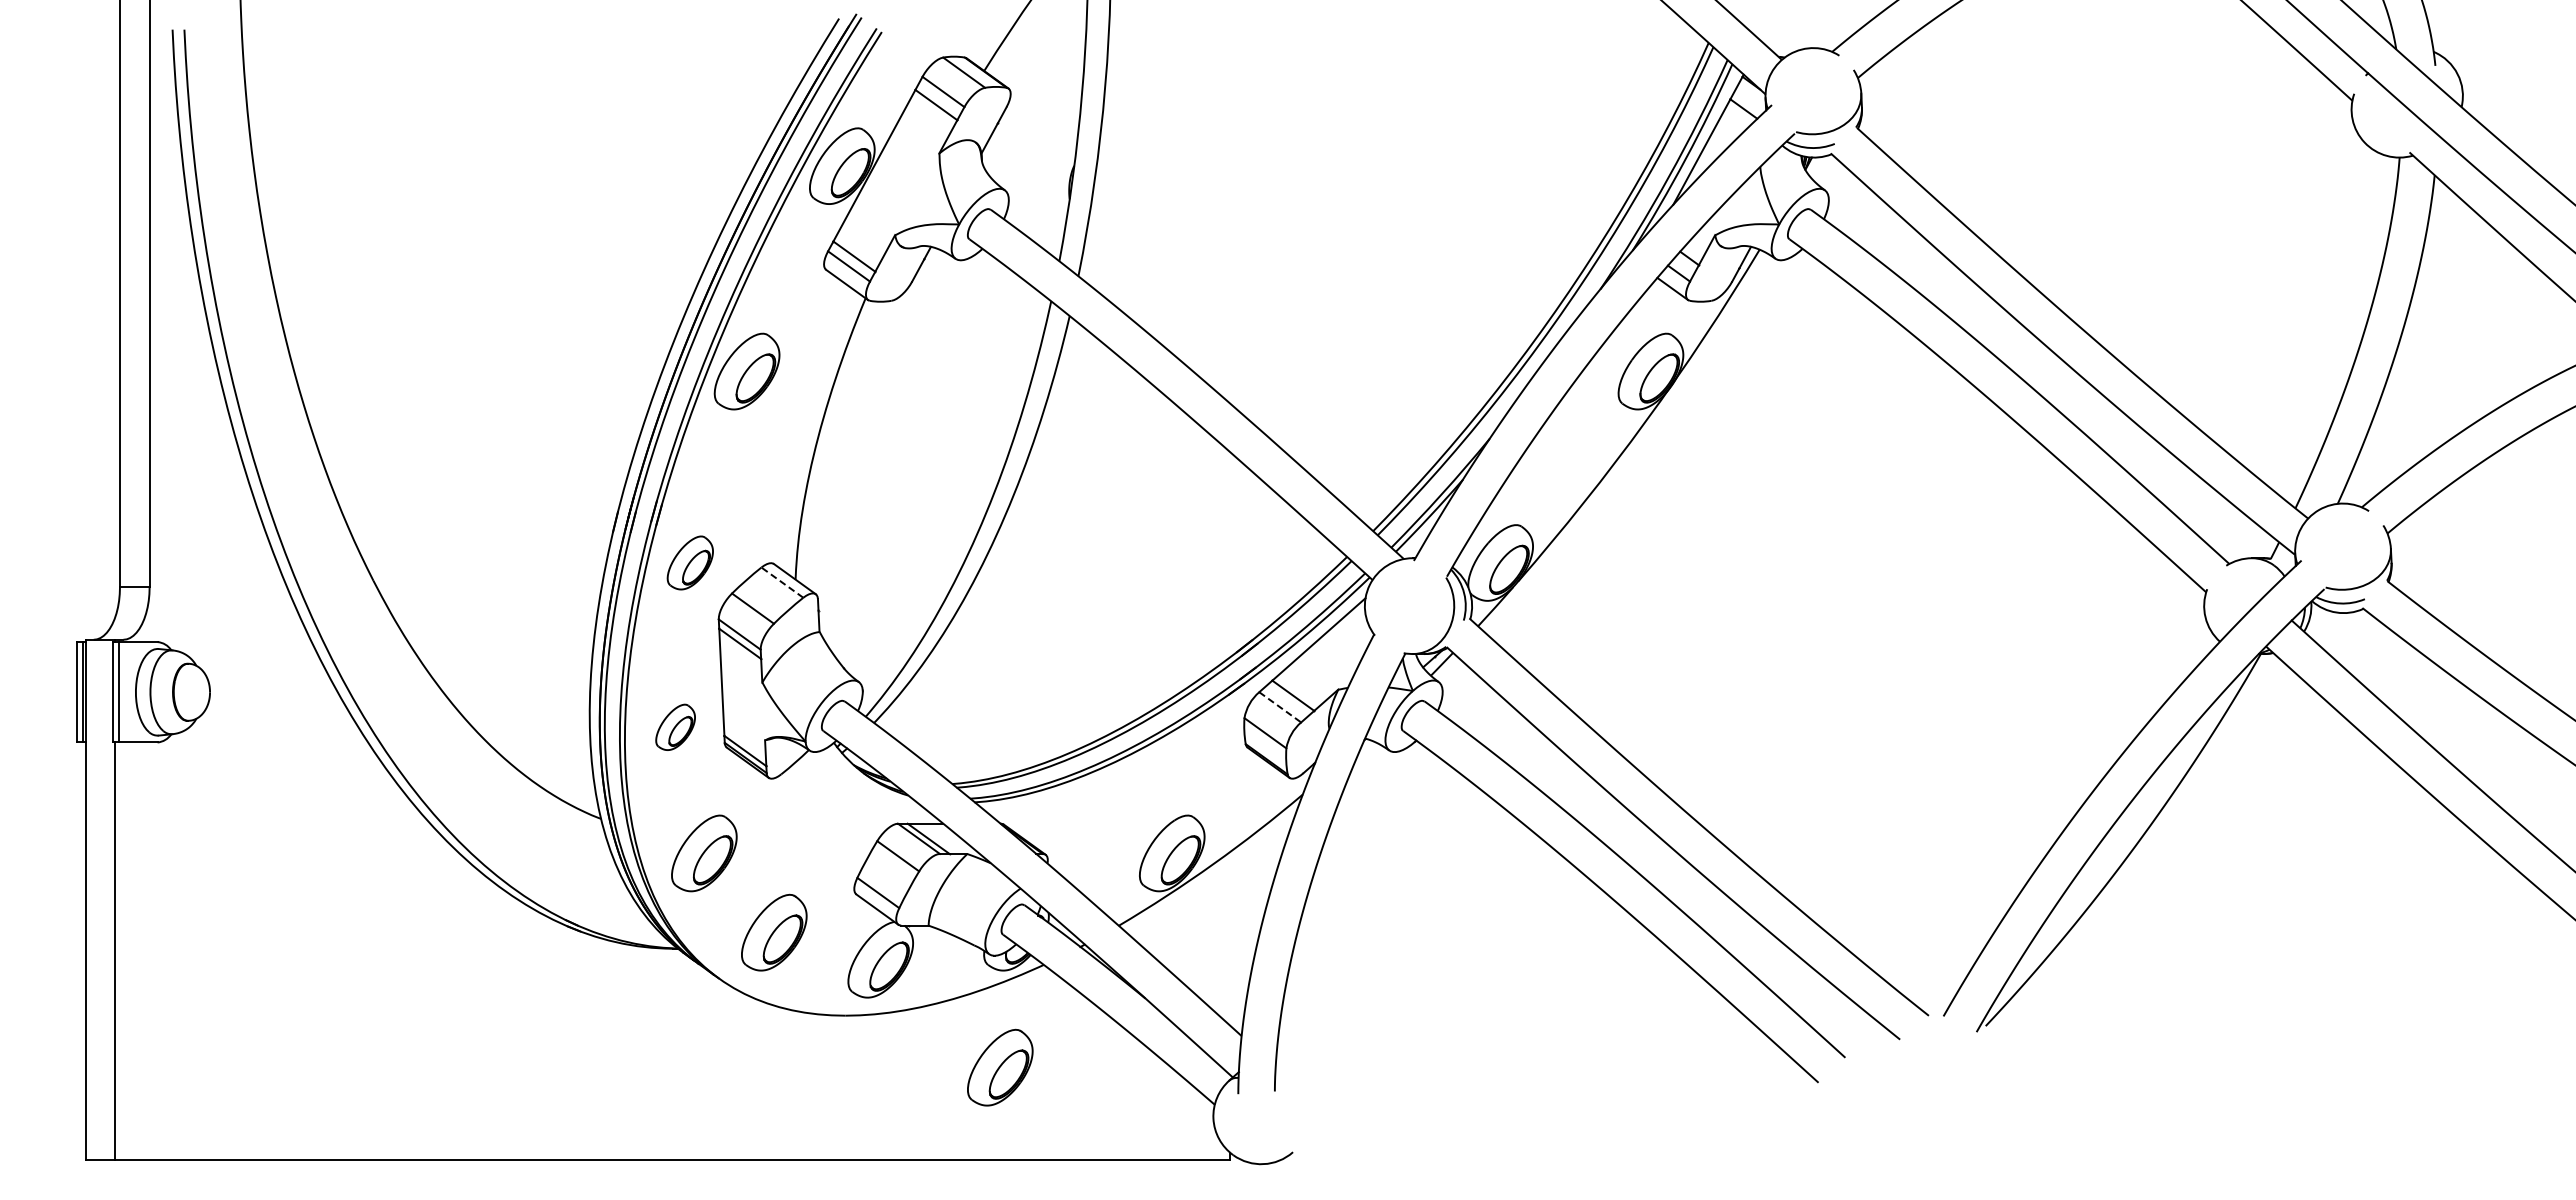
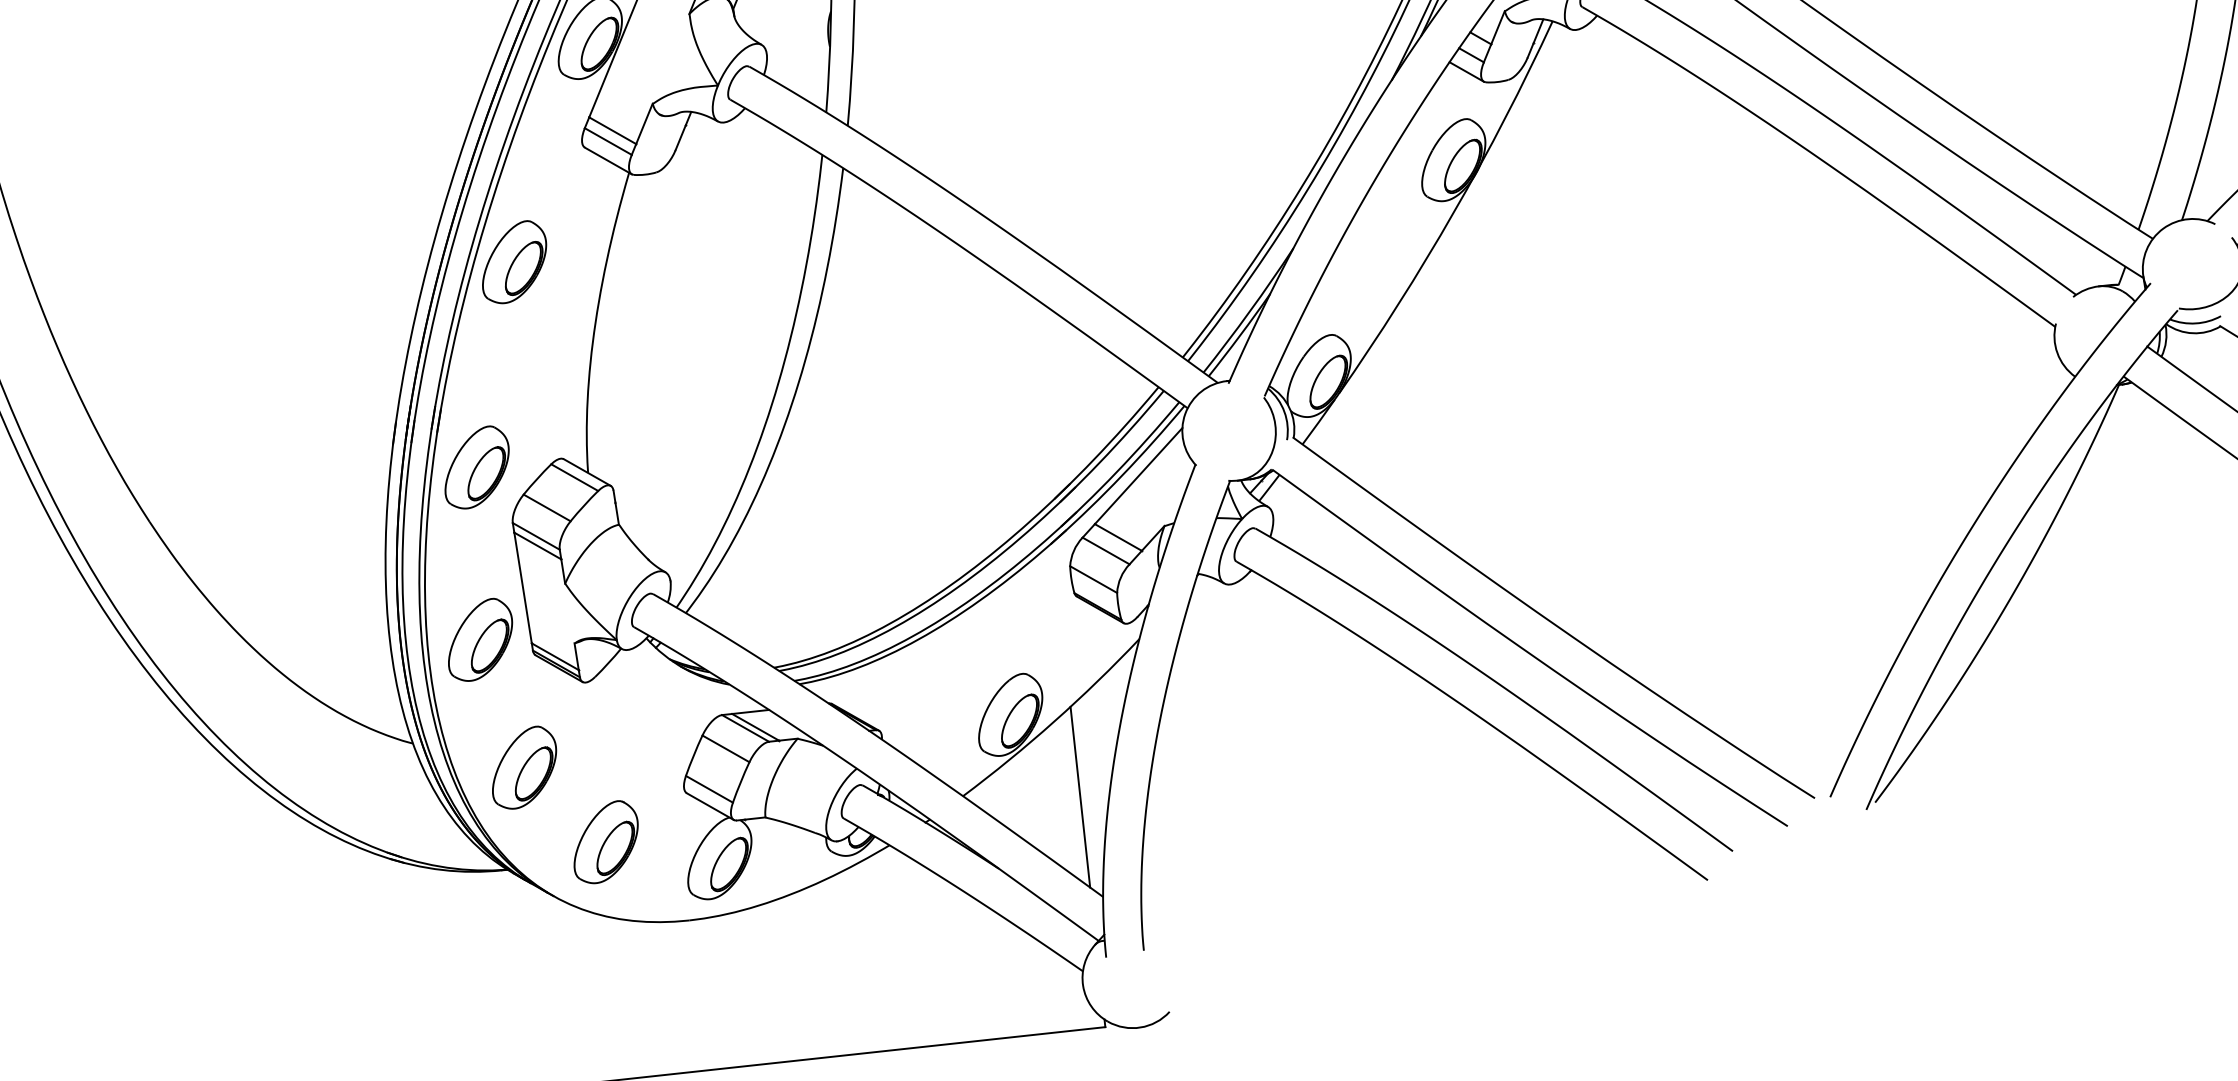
part: (690, 562) -> (476, 467), size x1.43
line: (782, 582) -> (574, 477), dashed -> solid
line: (1280, 707) -> (1106, 551), dashed -> solid
part: (675, 727) -> (480, 640), size x1.67
line: (1230, 938) -> (1080, 796), added
part: (1000, 1067) -> (856, 956), removed

